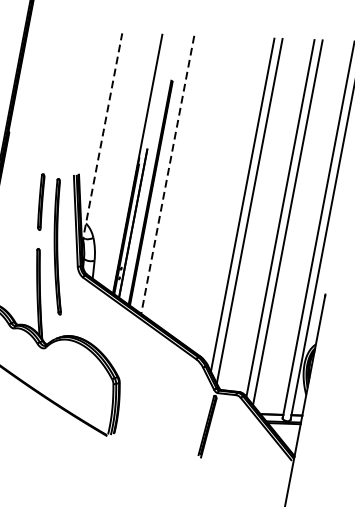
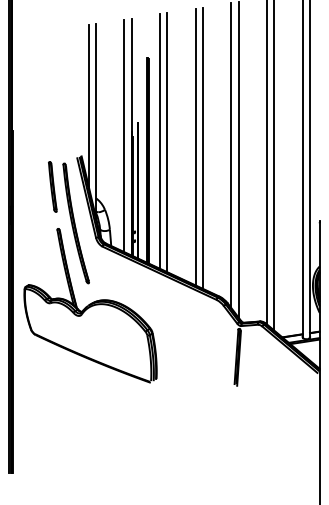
line: (97, 120) -> (88, 105), added
line: (102, 138) -> (96, 120), dashed -> solid
line: (130, 160) -> (124, 135), added
line: (168, 175) -> (160, 142), dashed -> solid
line: (175, 177) -> (167, 142), added
line: (205, 187) -> (195, 146), added
line: (213, 190) -> (203, 147), added

